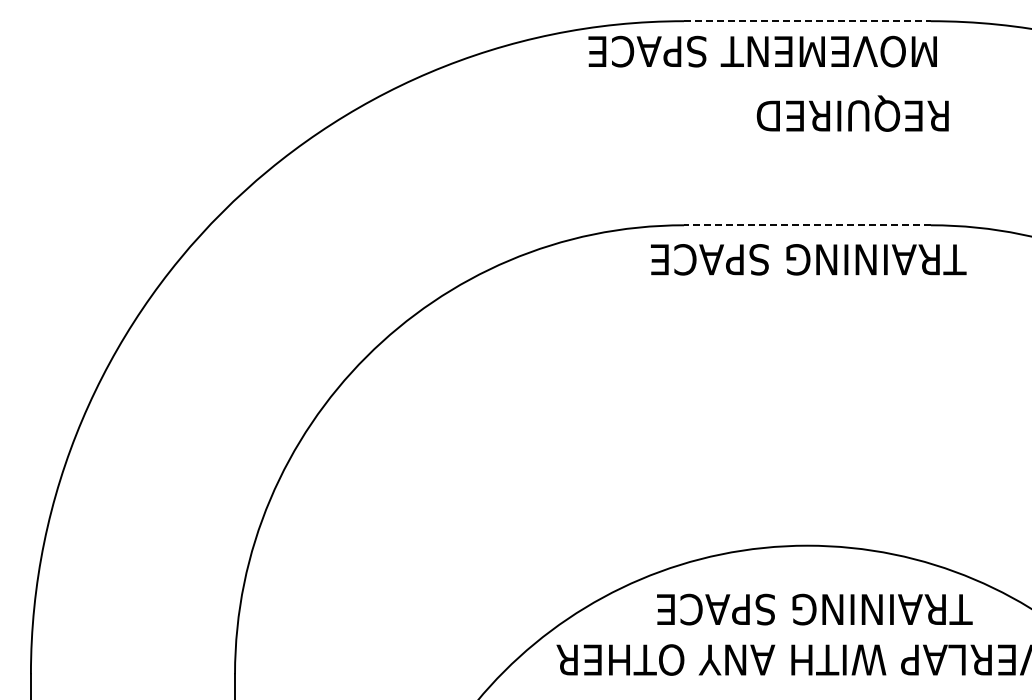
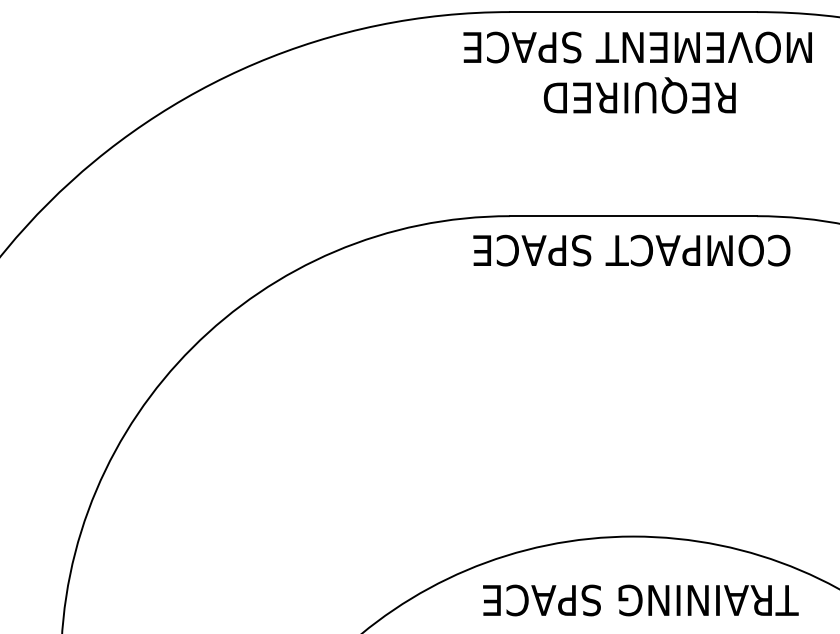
line: (807, 21) -> (633, 12), dashed -> solid
text: (762, 51) -> (637, 47), moved
text: (852, 113) -> (639, 95), moved
line: (806, 225) -> (632, 216), dashed -> solid
text: (806, 259) -> (632, 250), TRAINING SPACE -> COMPACT SPACE

